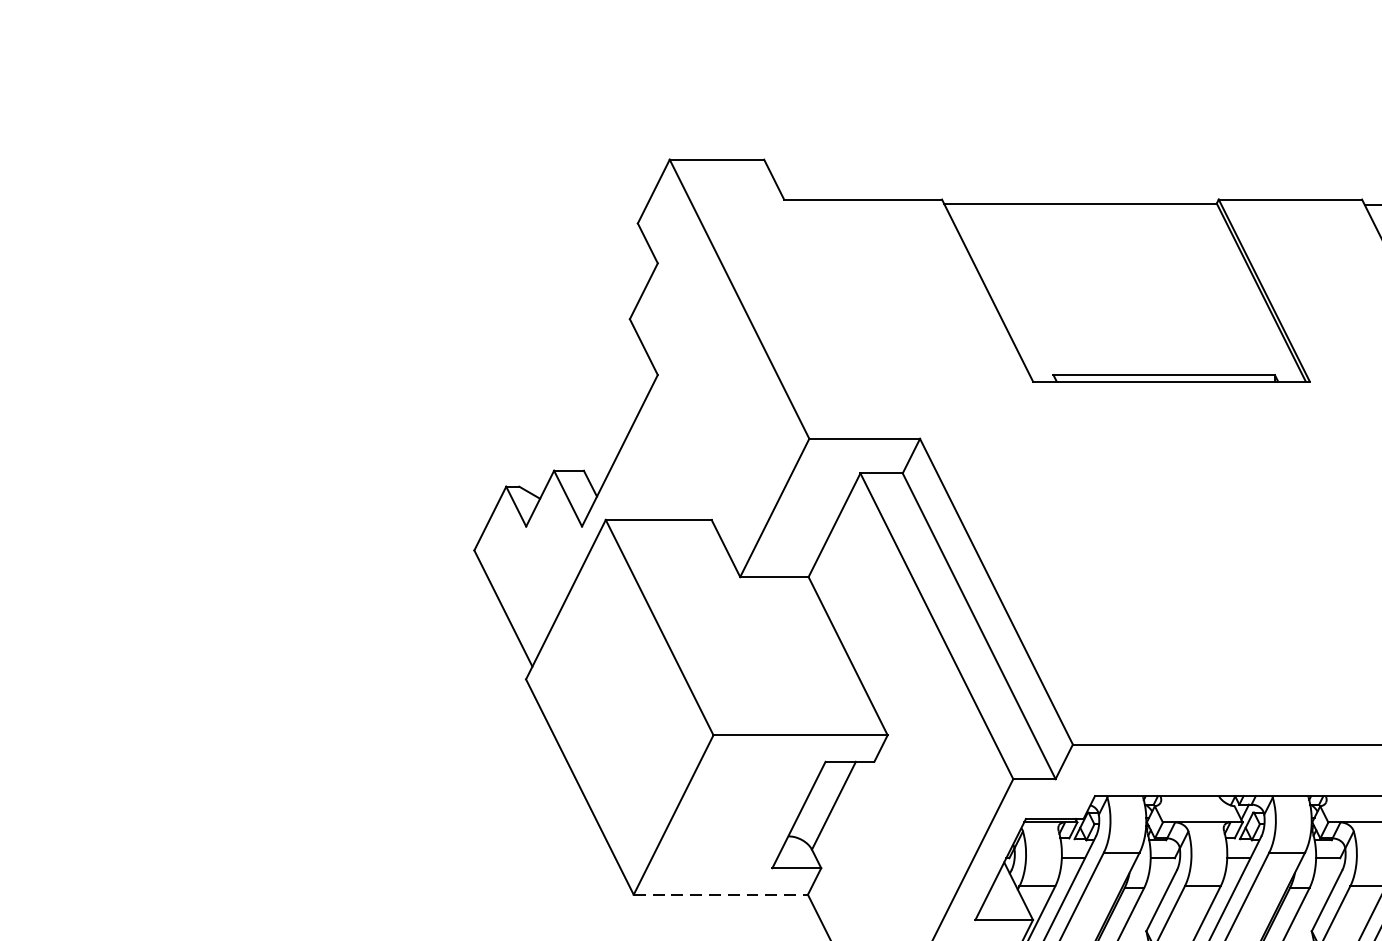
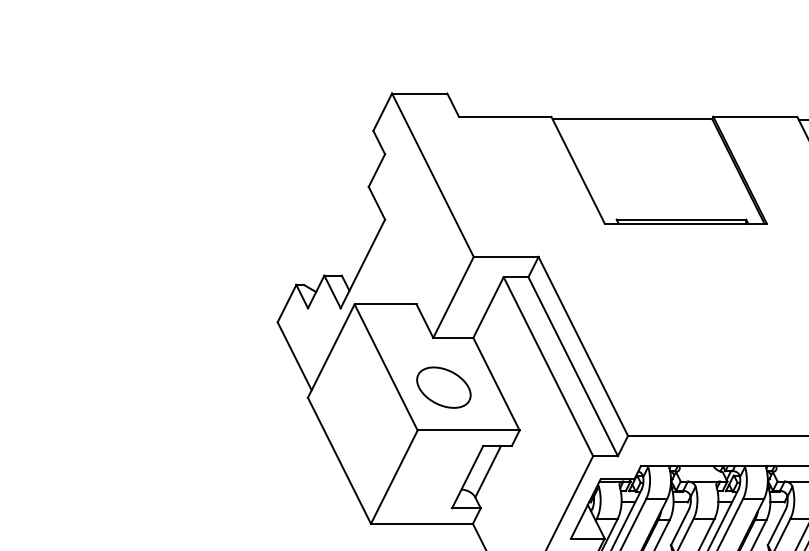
part: (757, 661) -> (443, 387), added
line: (720, 894) -> (421, 523), dashed -> solid

